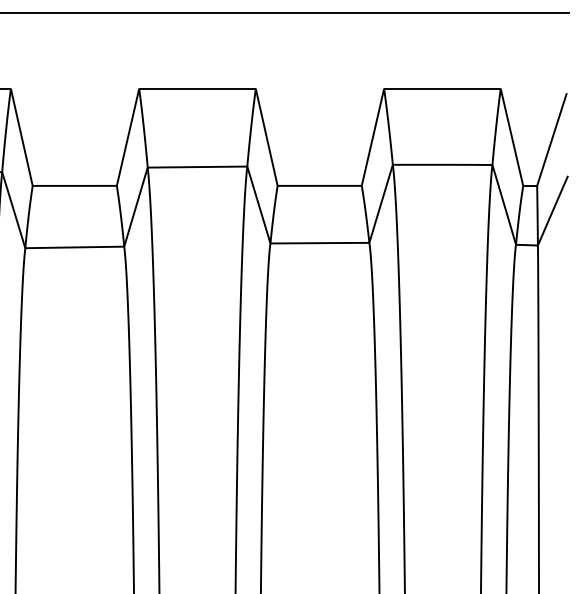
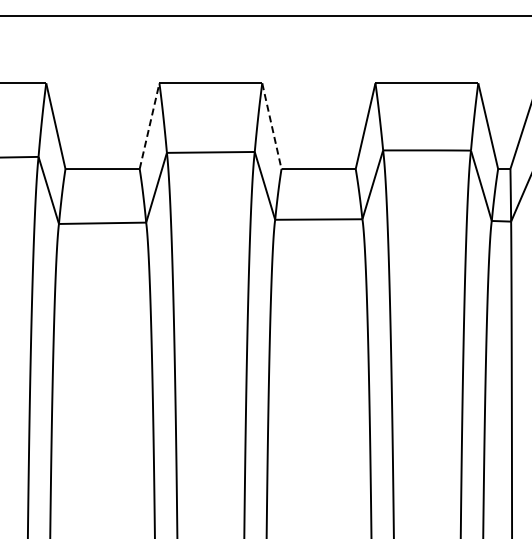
line: (266, 137) -> (271, 126), solid -> dashed
line: (127, 138) -> (149, 127), solid -> dashed

